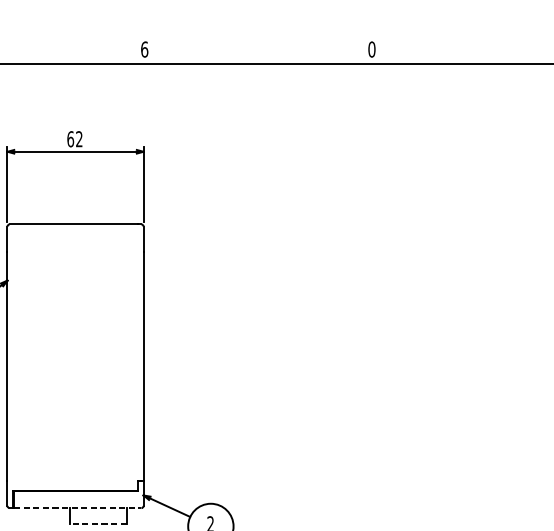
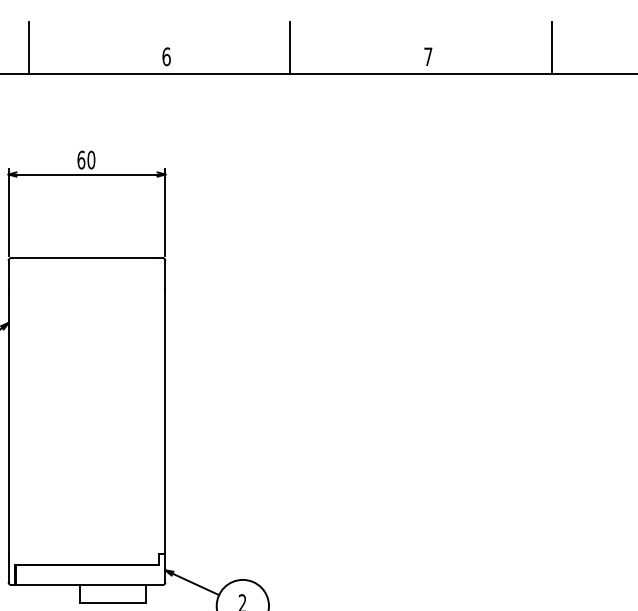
line: (24, 41) -> (28, 47), added
line: (252, 41) -> (290, 47), added
line: (478, 41) -> (551, 47), added
text: (372, 49) -> (428, 56), 0 -> 7
text: (79, 138) -> (91, 159), 62 -> 60
line: (78, 507) -> (90, 584), dashed -> solid
line: (98, 524) -> (113, 603), dashed -> solid

